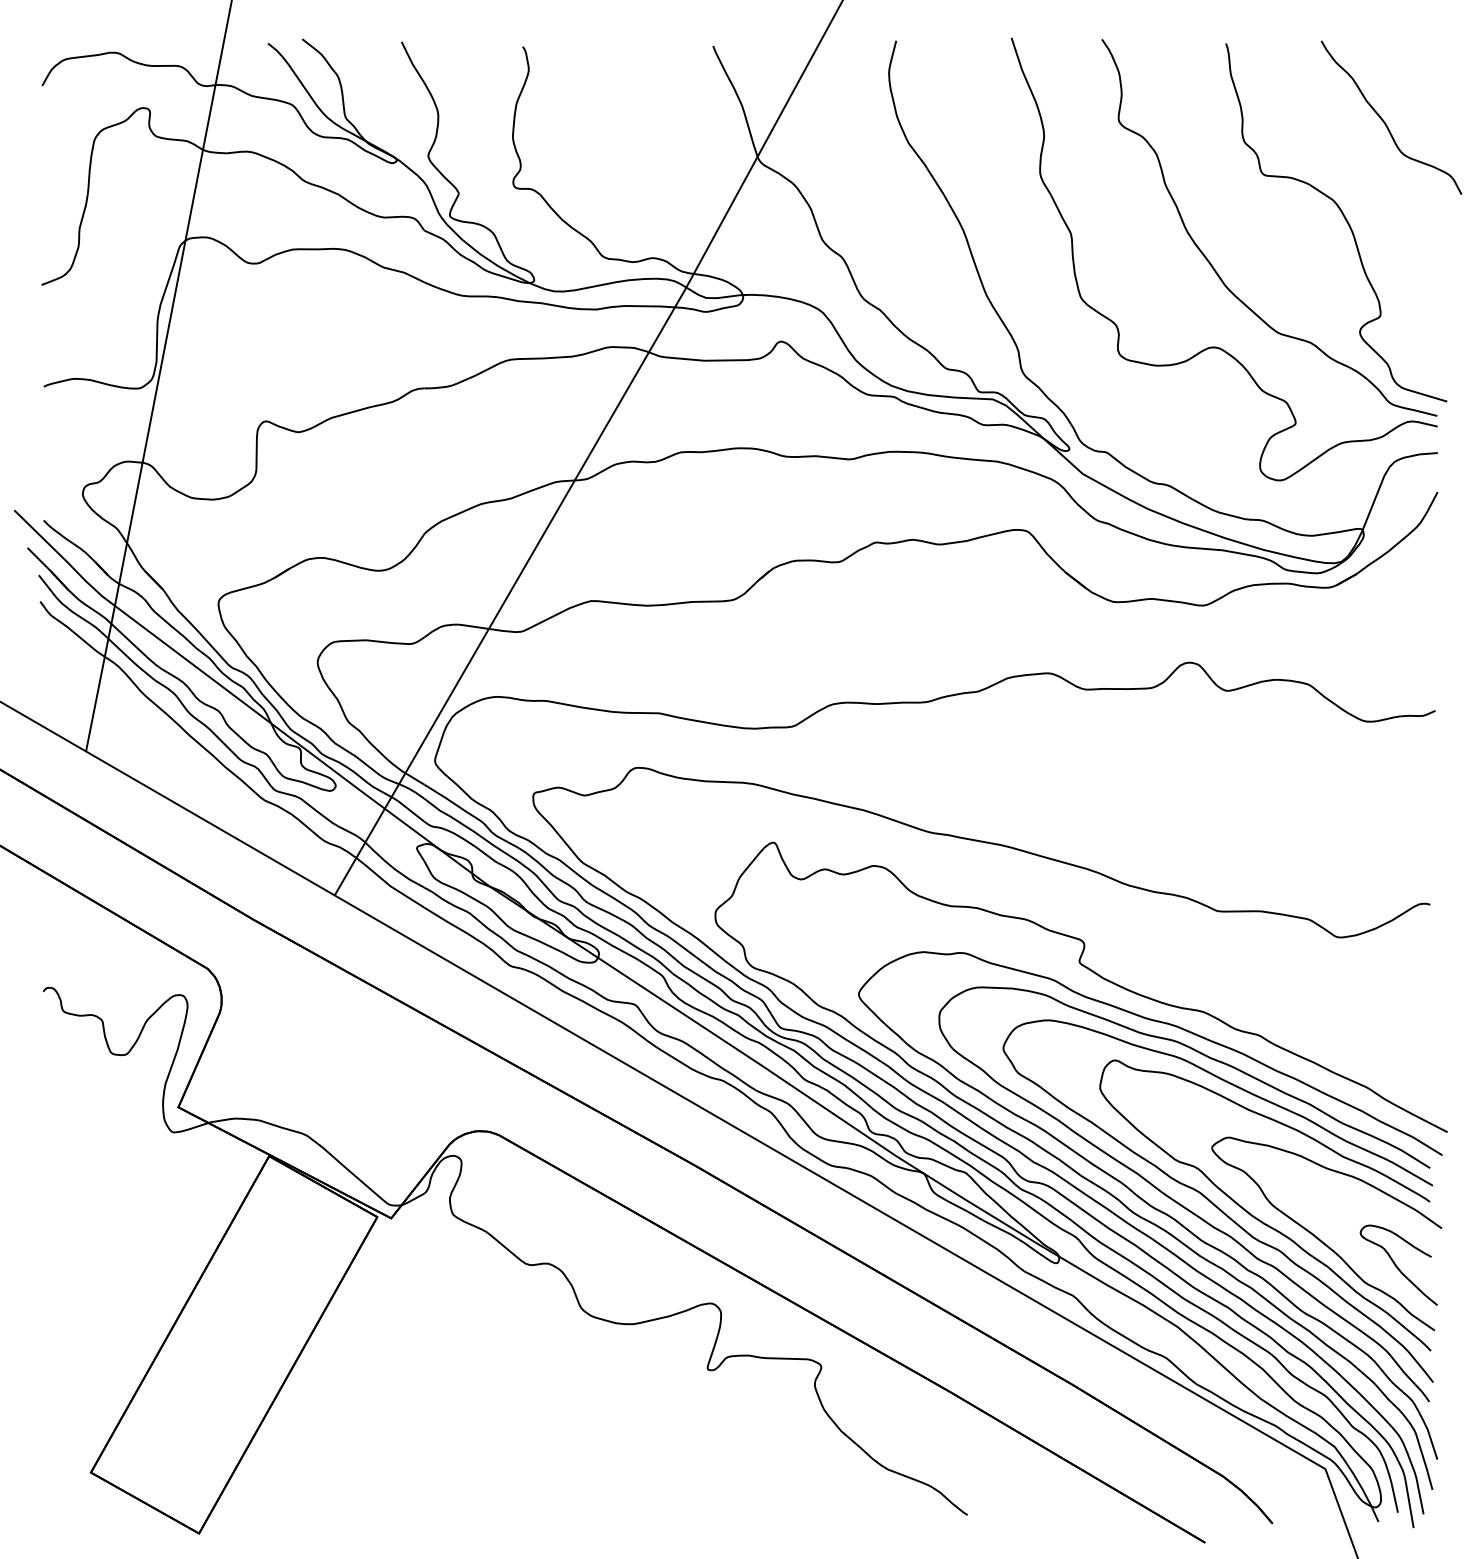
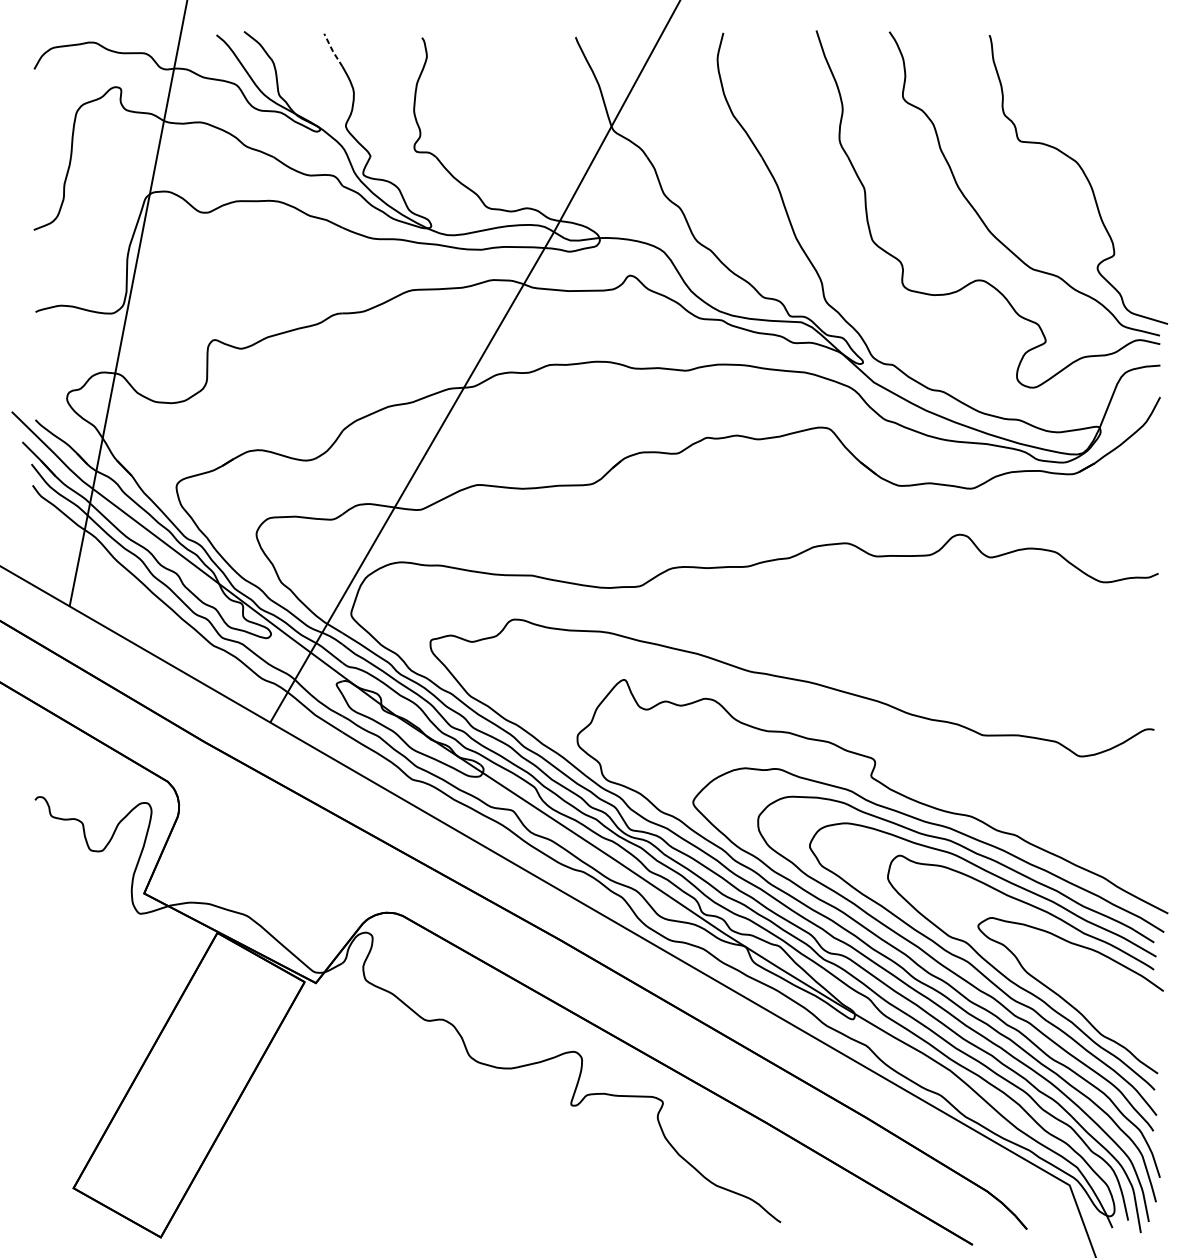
line: (412, 63) -> (333, 51), solid -> dashed
curve: (1384, 120) -> (1117, 97), removed
part: (1398, 1264) -> (1128, 1020), removed

